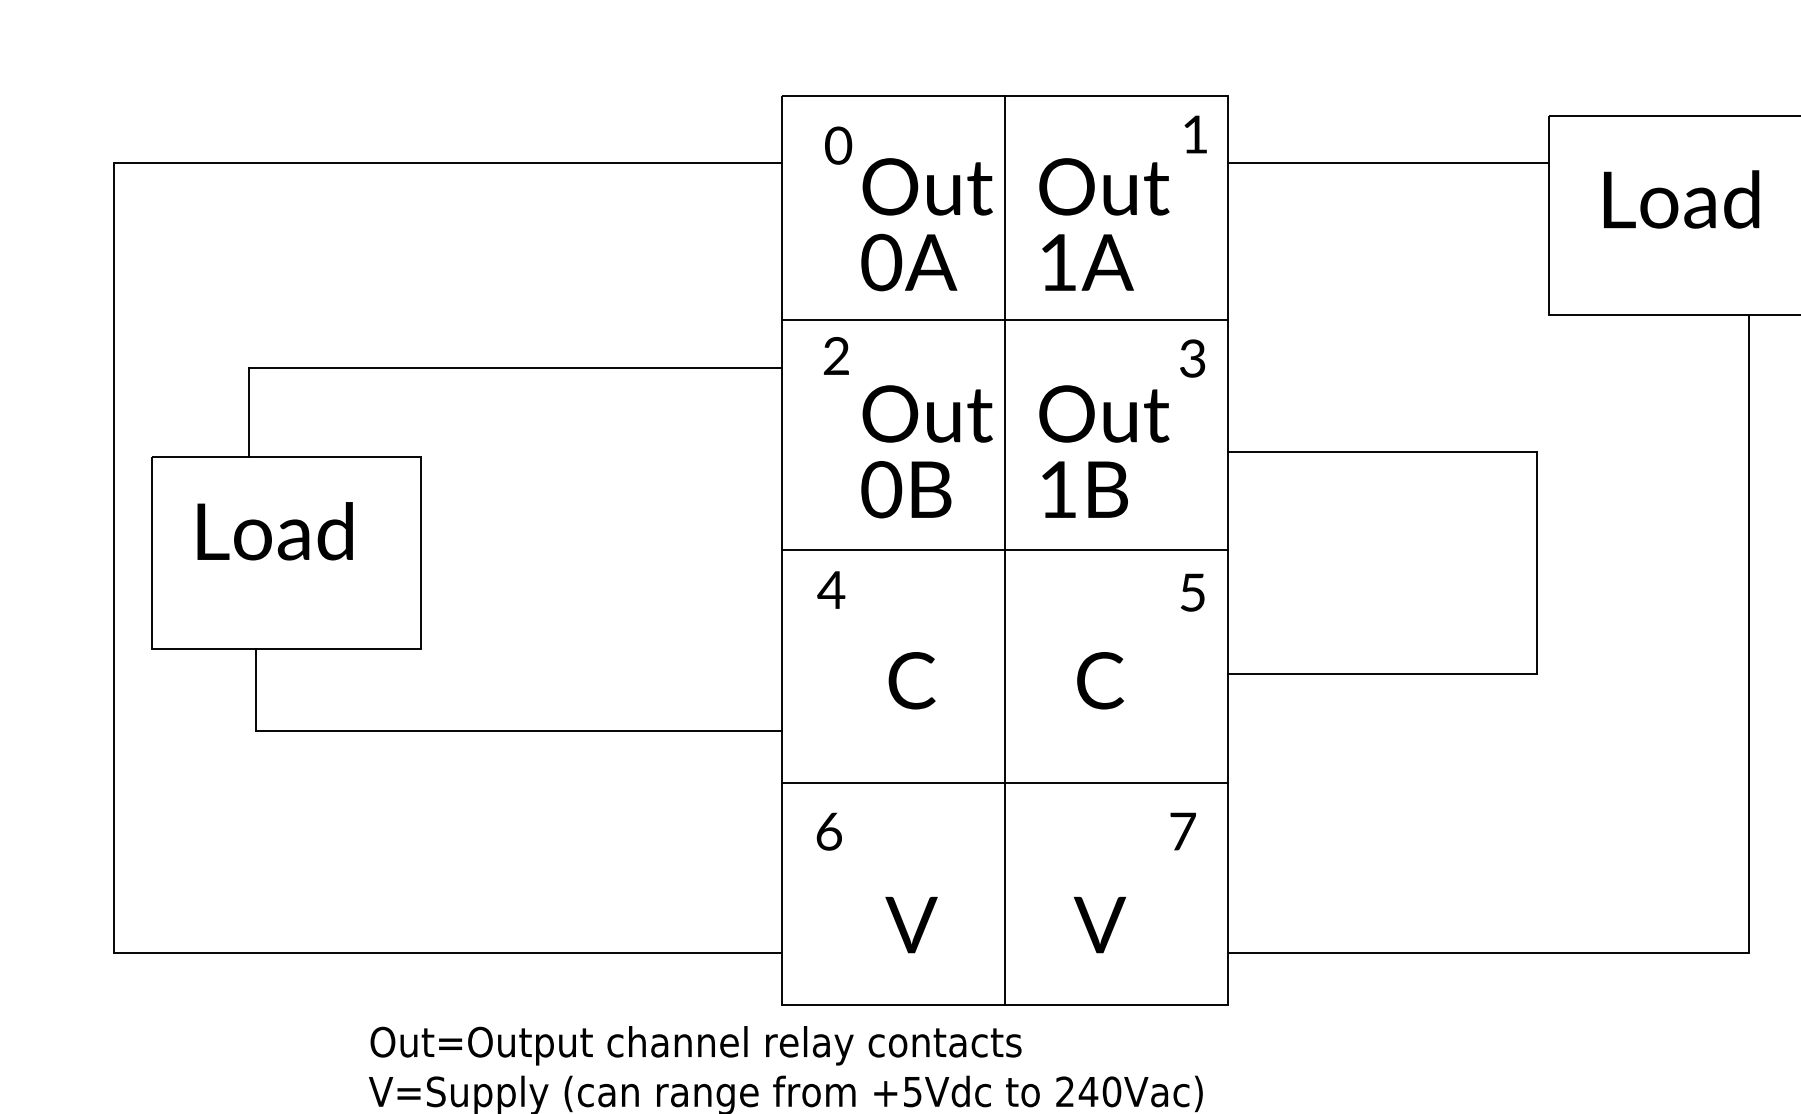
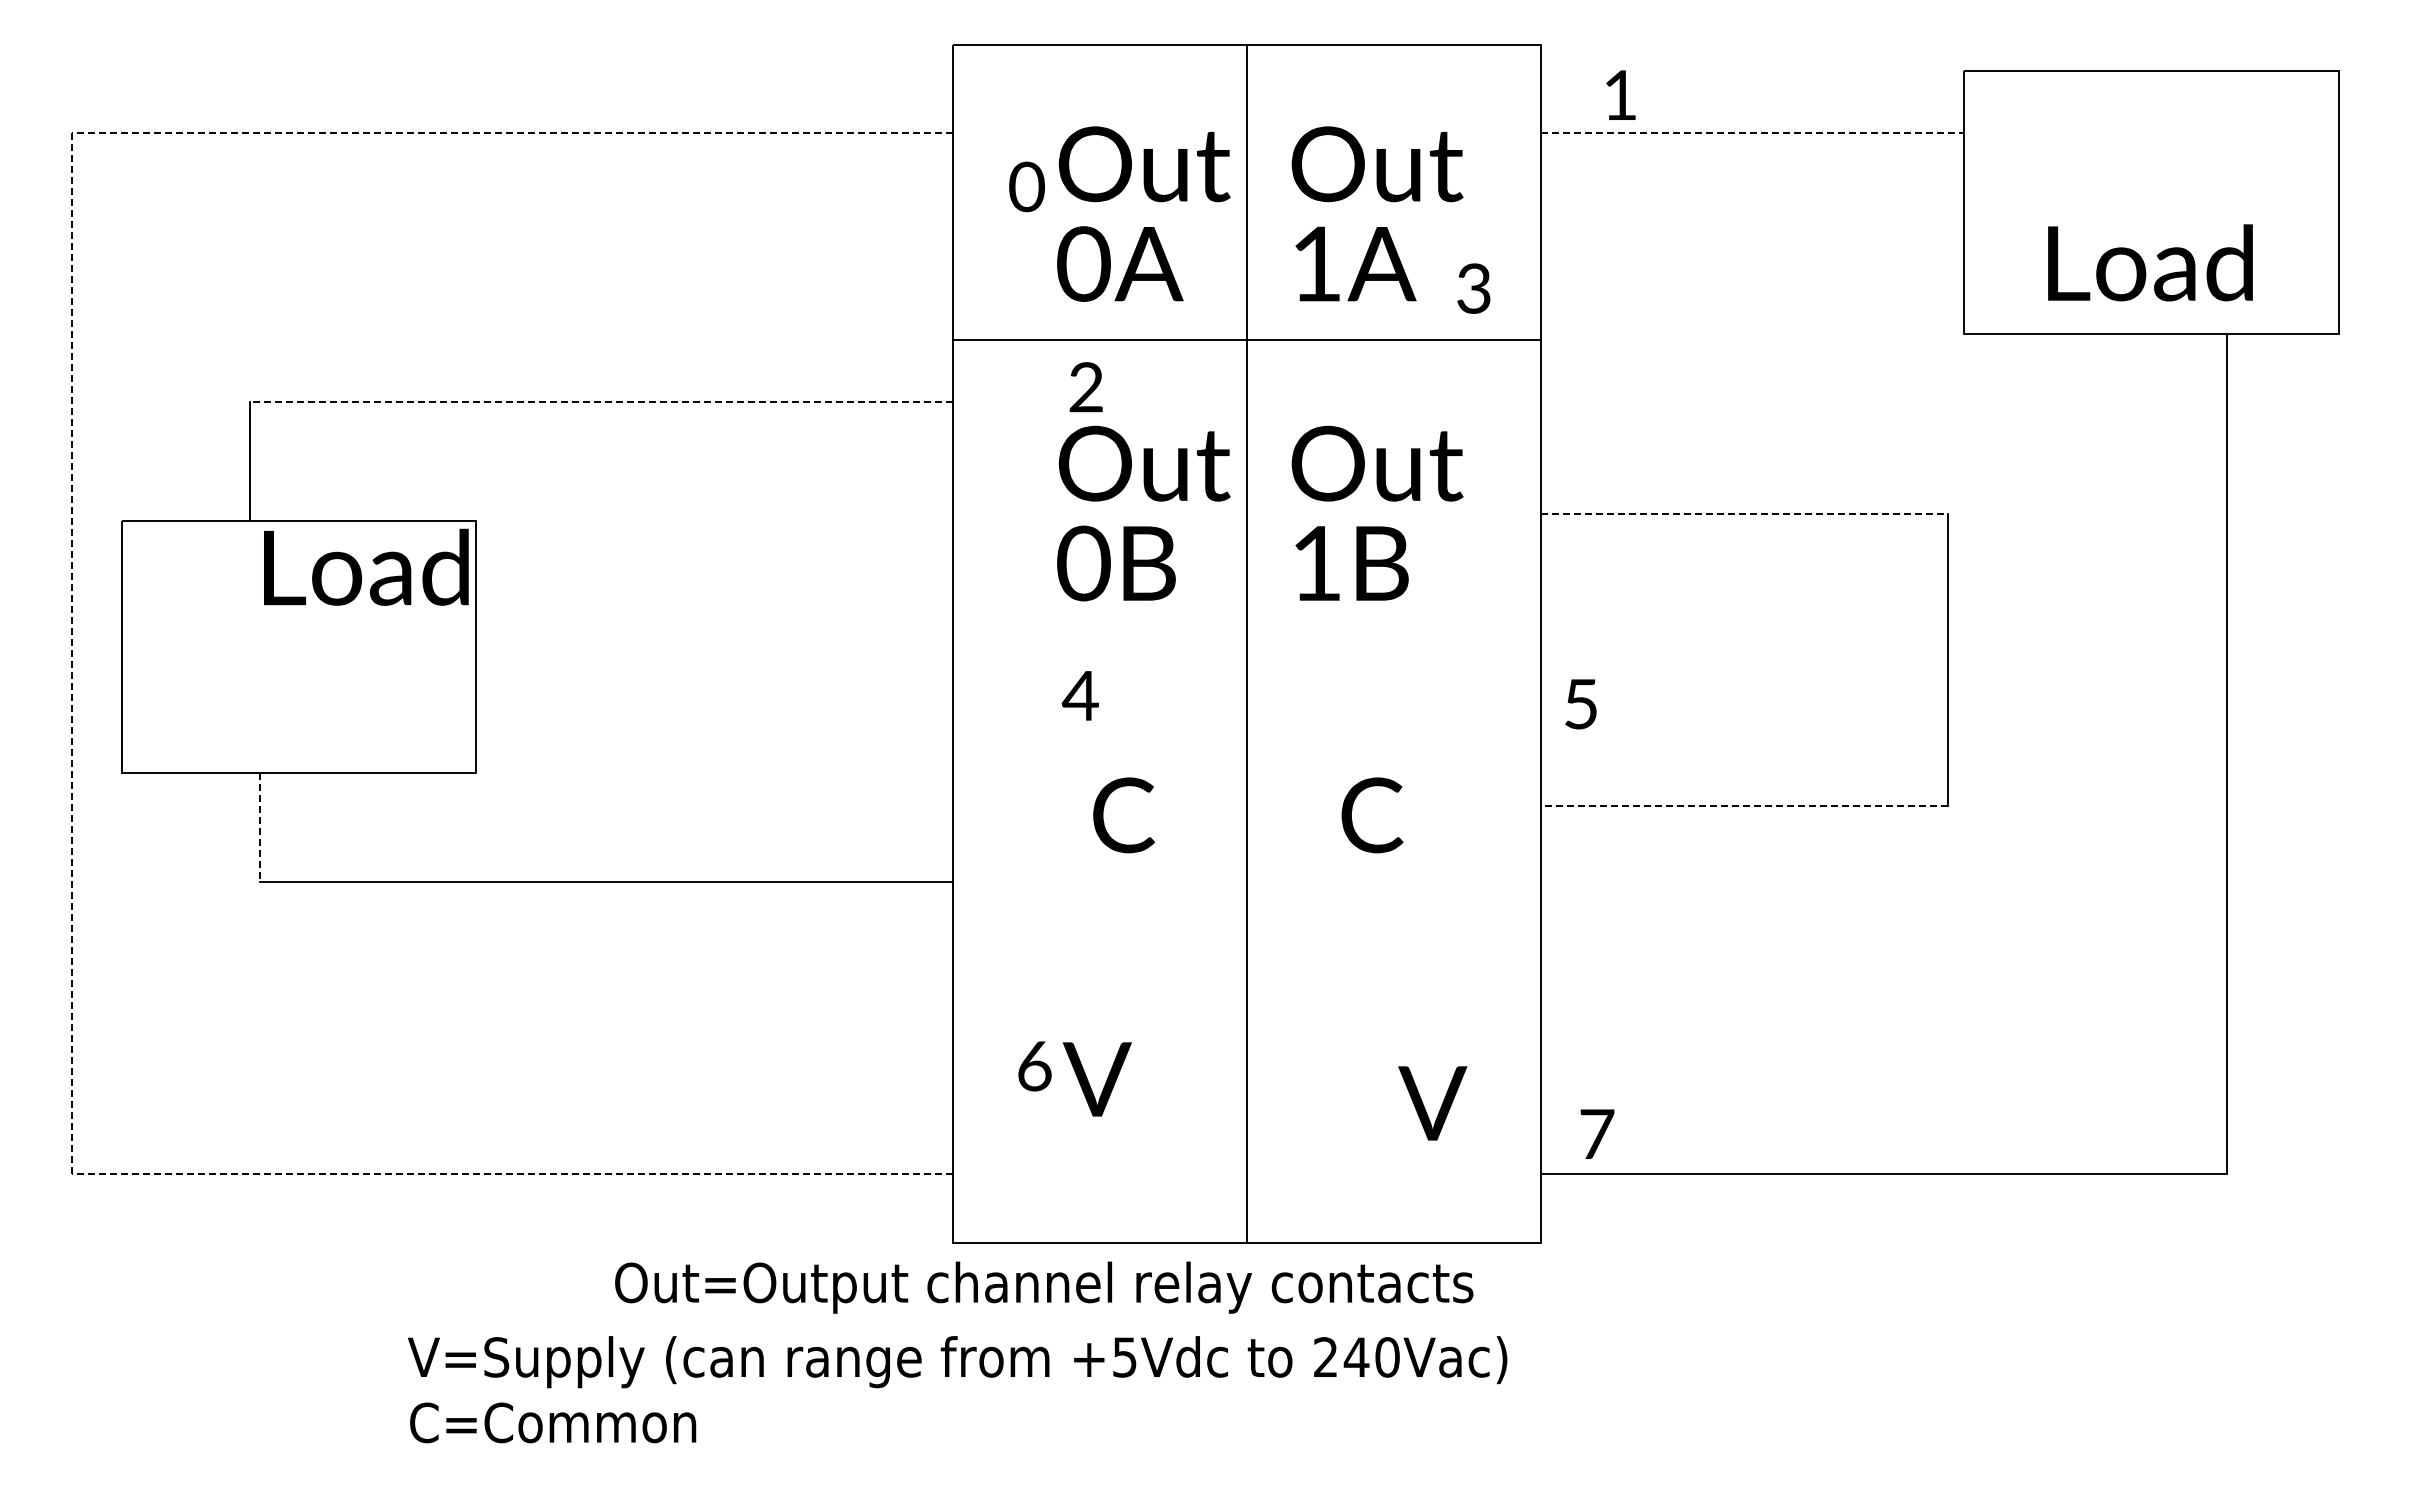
text: (1195, 133) -> (1620, 94), moved
text: (838, 145) -> (1026, 186), moved
line: (1388, 163) -> (1752, 133), solid -> dashed
text: (1681, 199) -> (2150, 262), moved
text: (835, 356) -> (1085, 387), moved
text: (1192, 358) -> (1473, 288), moved
line: (514, 367) -> (600, 402), solid -> dashed
line: (1382, 452) -> (1744, 514), solid -> dashed
text: (275, 530) -> (366, 566), moved
line: (1004, 550) -> (1246, 643), removed
line: (114, 557) -> (72, 653), solid -> dashed
text: (830, 589) -> (1079, 695), moved
text: (1192, 592) -> (1580, 704), moved
line: (1382, 673) -> (1744, 806), solid -> dashed
line: (256, 689) -> (259, 827), solid -> dashed
line: (1004, 783) -> (1246, 950), removed
text: (829, 831) -> (1034, 1066), moved
text: (1183, 831) -> (1597, 1133), moved
text: (910, 925) -> (1096, 1079), moved
text: (1099, 925) -> (1432, 1103), moved
text: (696, 1045) -> (1044, 1287), moved

